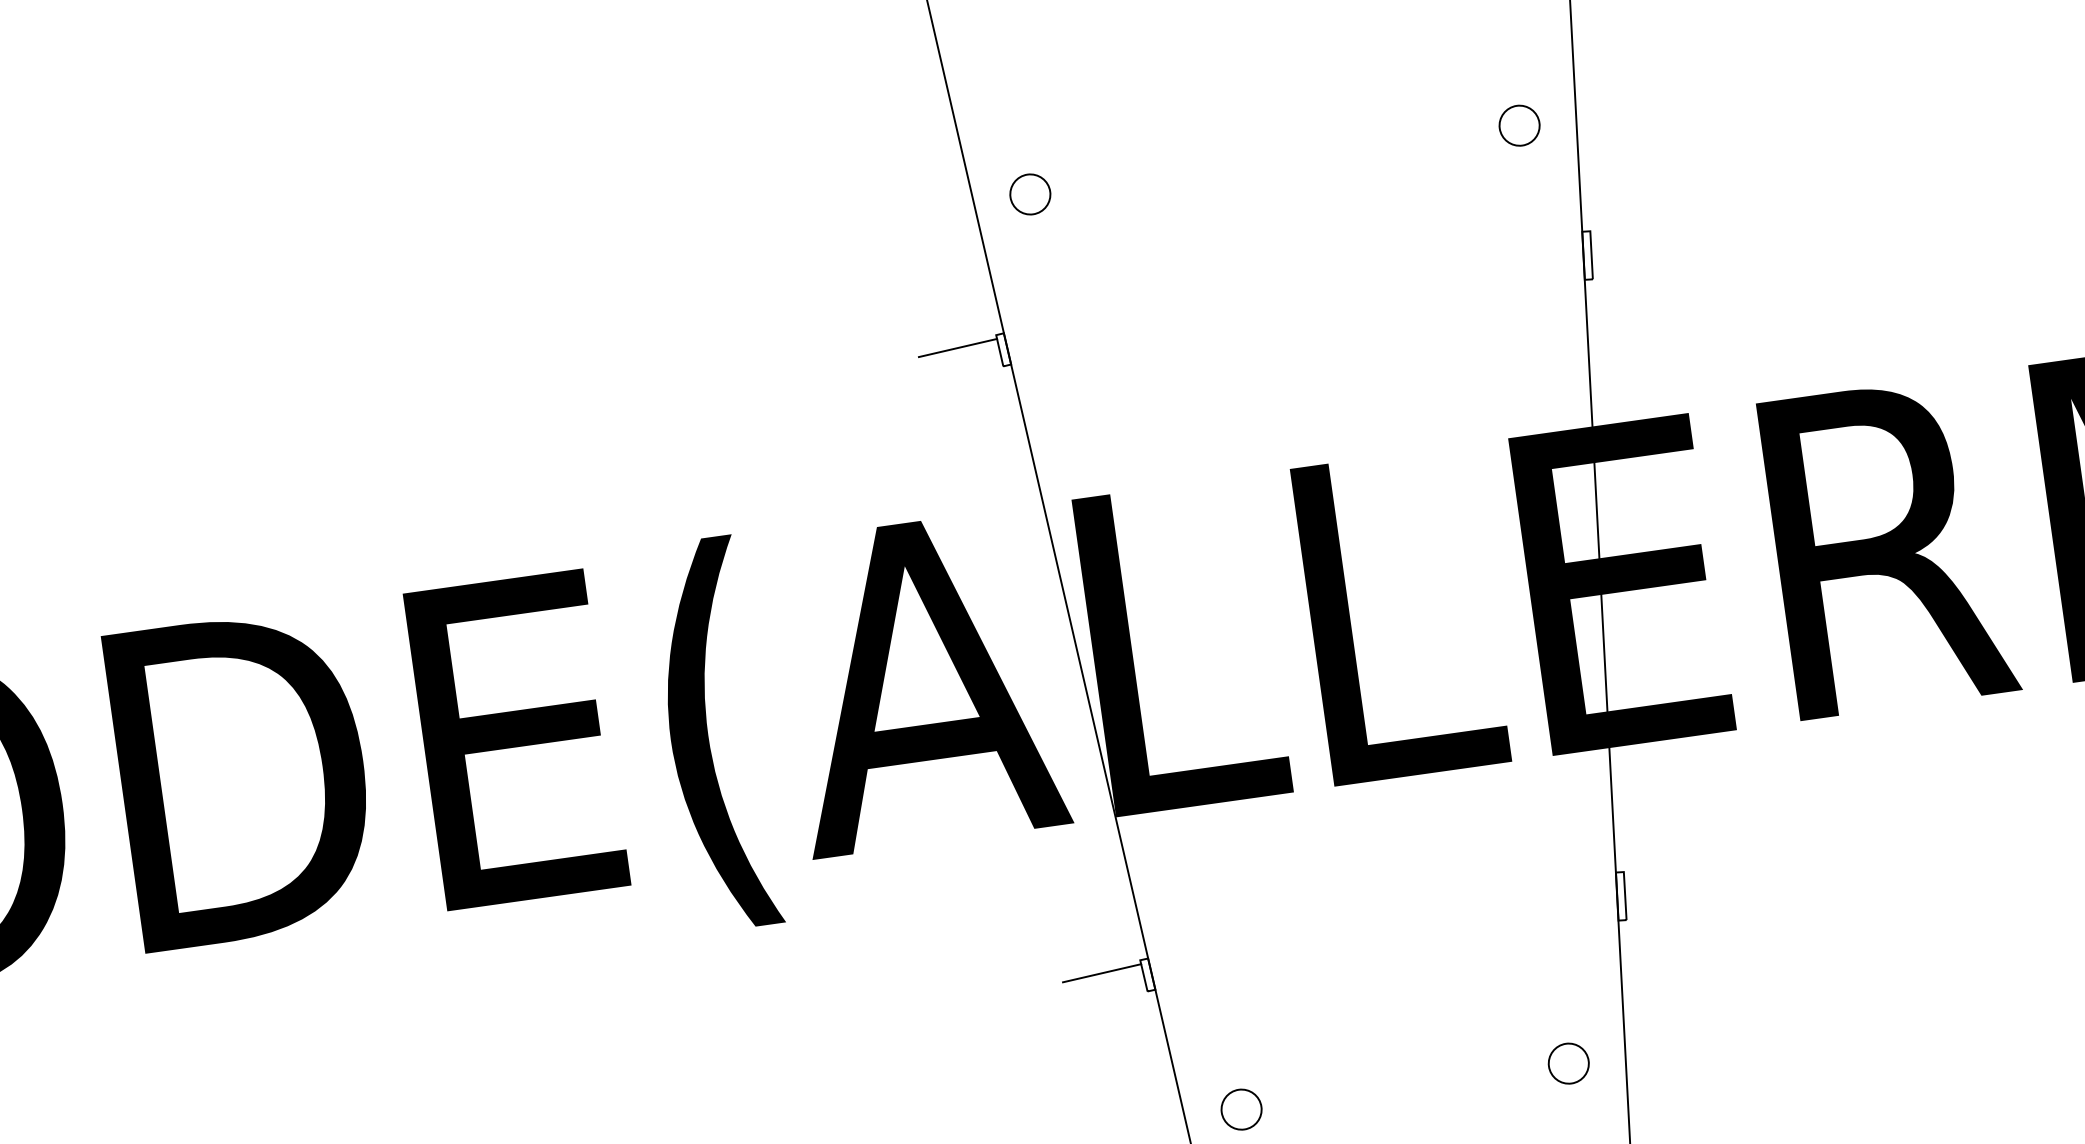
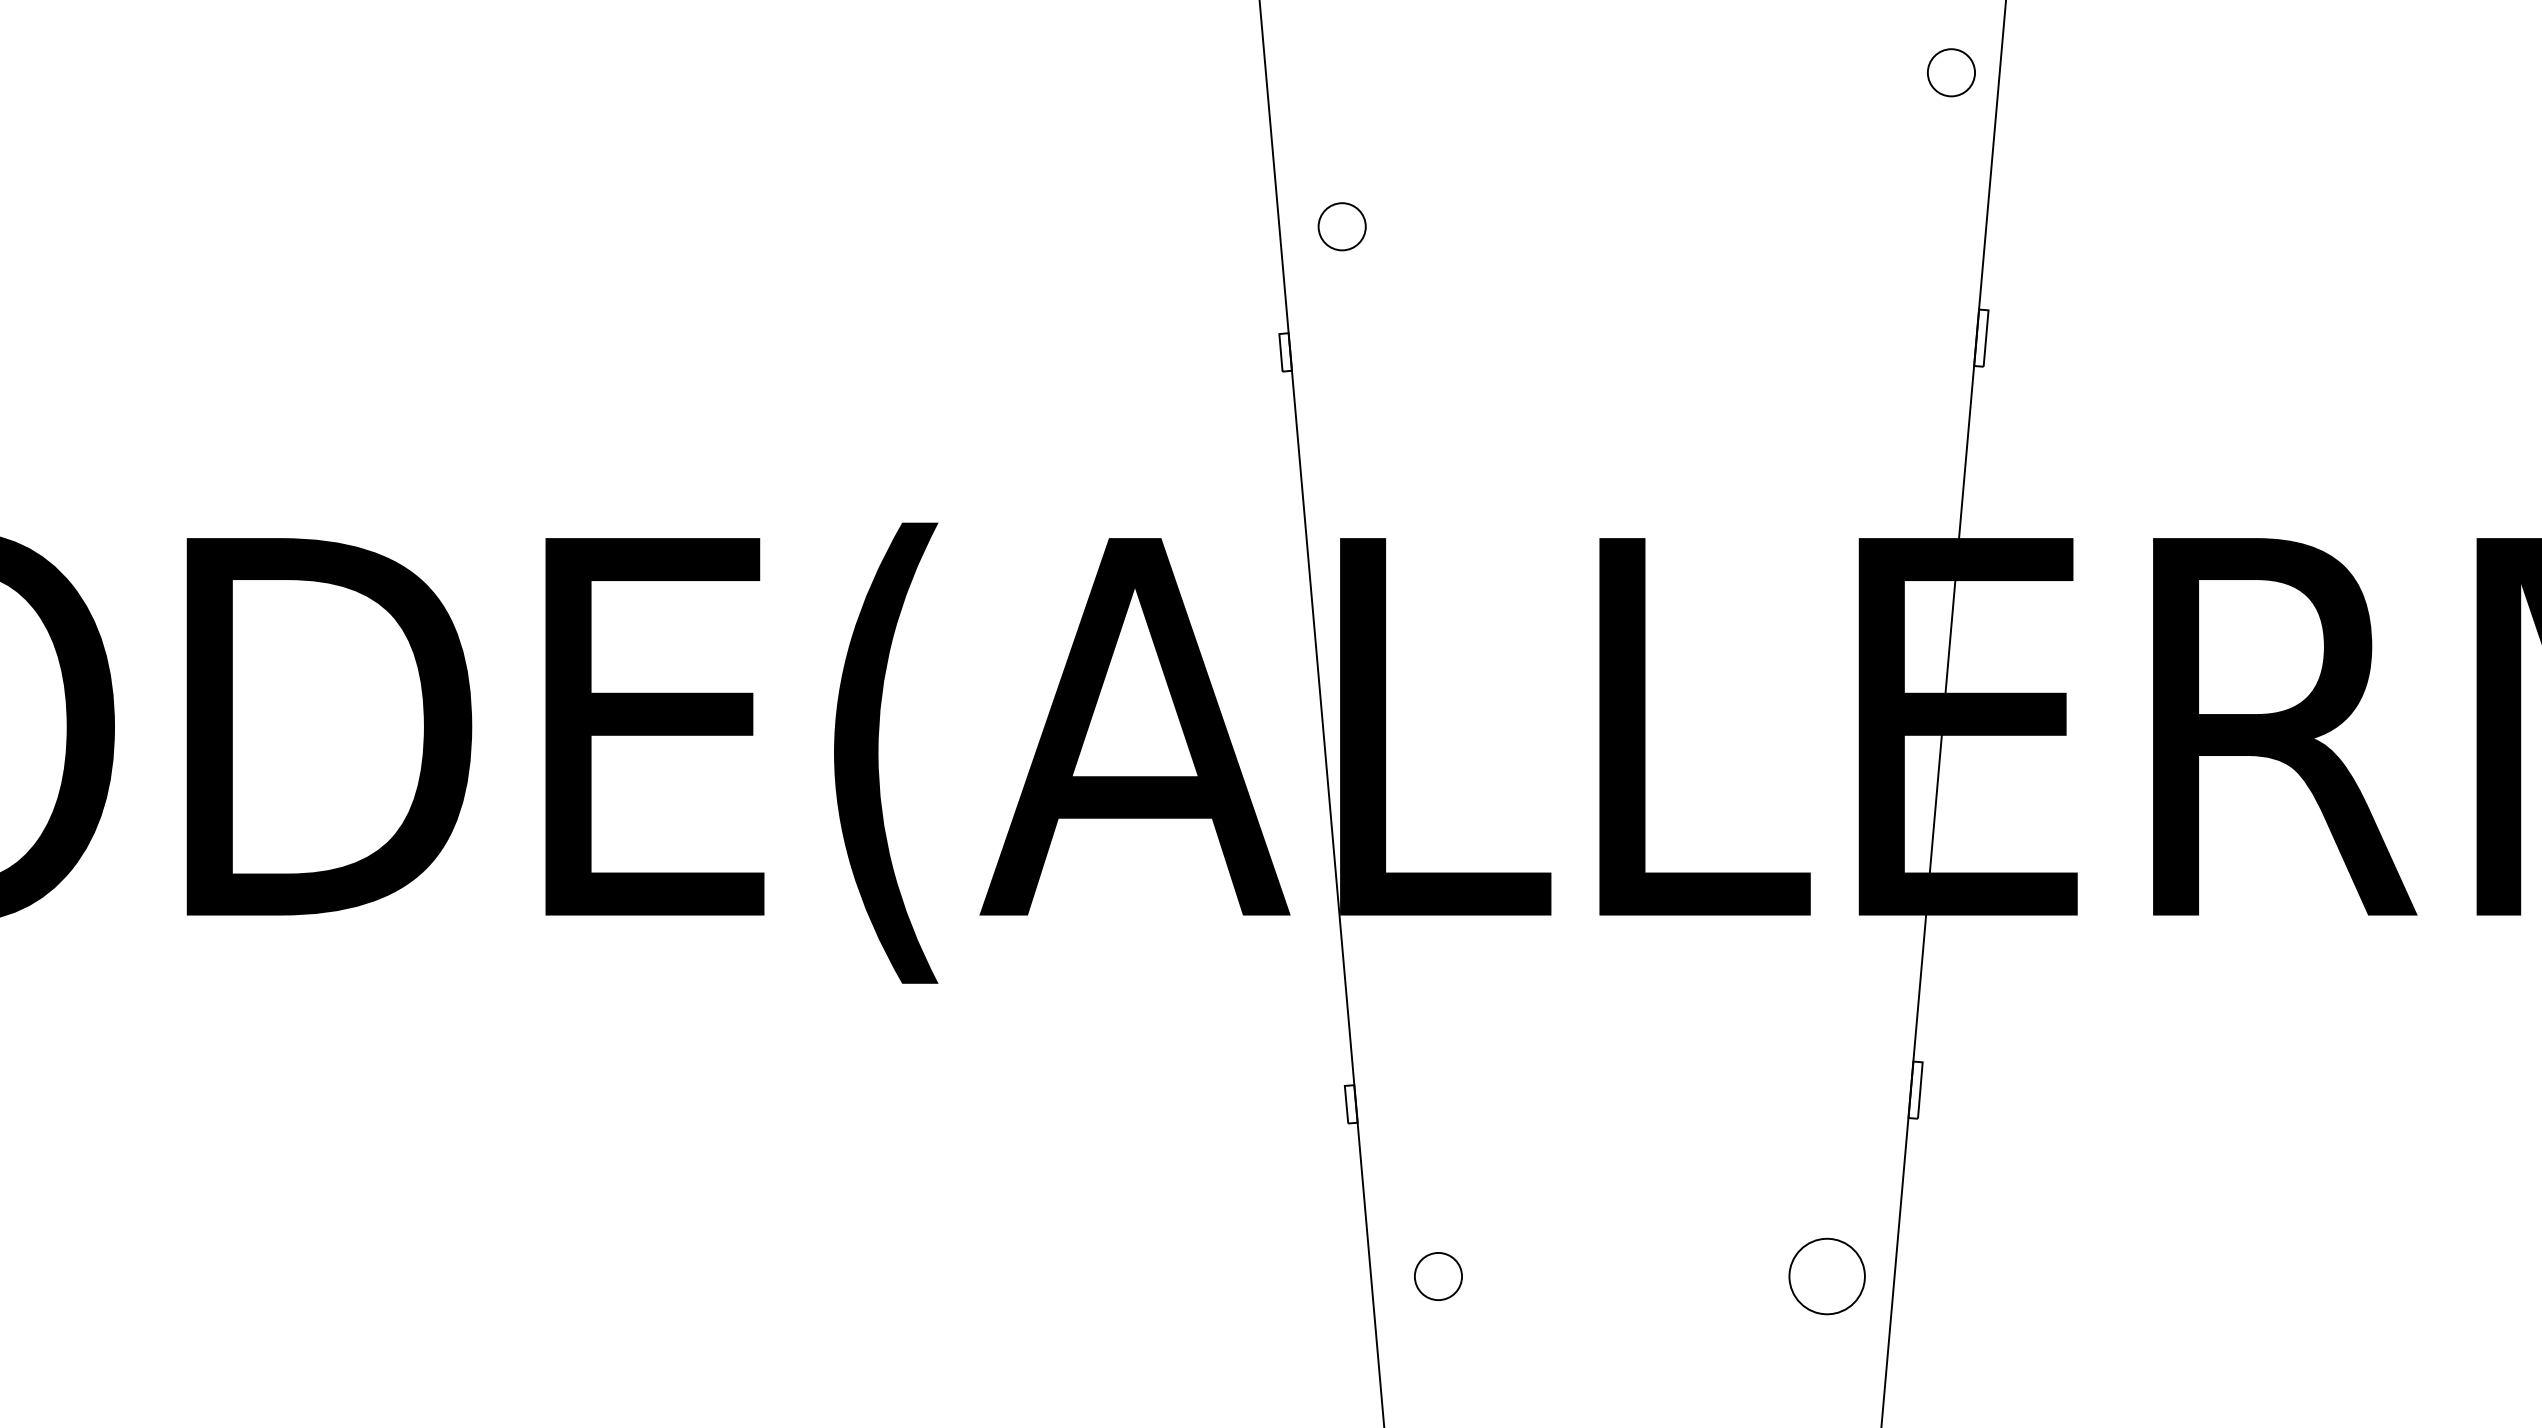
circle: (1519, 125) -> (1951, 72), moved
circle: (1029, 194) -> (1341, 226), moved
line: (957, 347) -> (1232, 342), removed
line: (1102, 972) -> (1298, 1094), removed
circle: (1568, 1063) -> (1826, 1276), size x1.6

